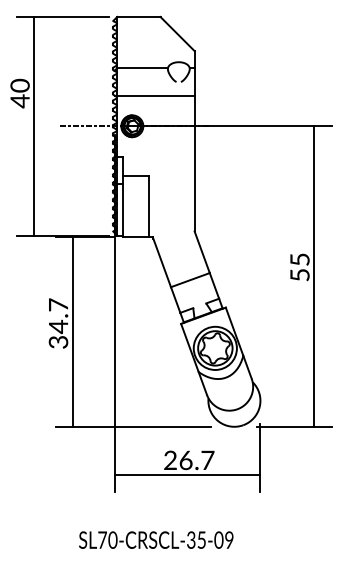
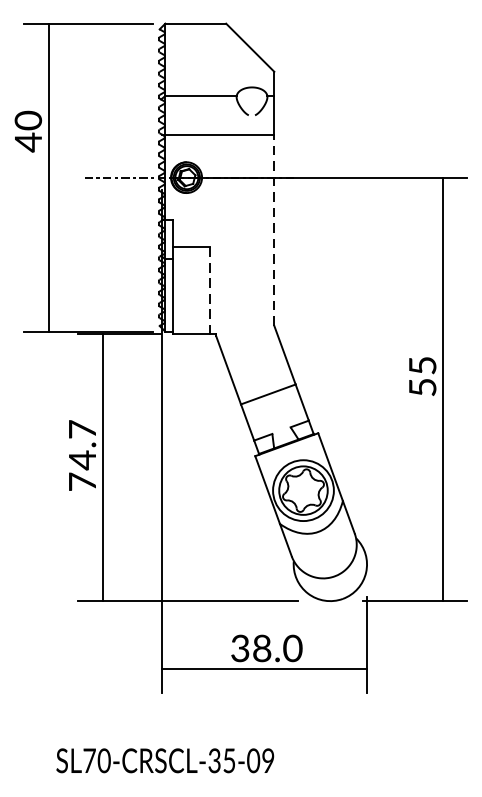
line: (194, 163) -> (274, 230), solid -> dashed
line: (148, 206) -> (209, 290), solid -> dashed
text: (58, 341) -> (82, 480), 34.7 -> 74.7
text: (189, 460) -> (267, 648), 26.7 -> 38.0
text: (156, 539) -> (165, 759), moved

